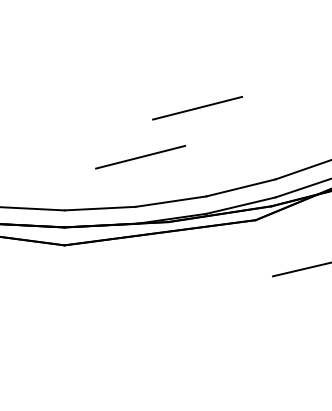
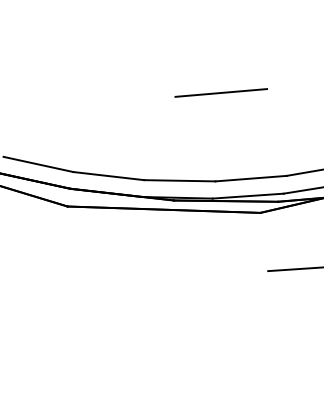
line: (140, 157) -> (156, 132), removed

